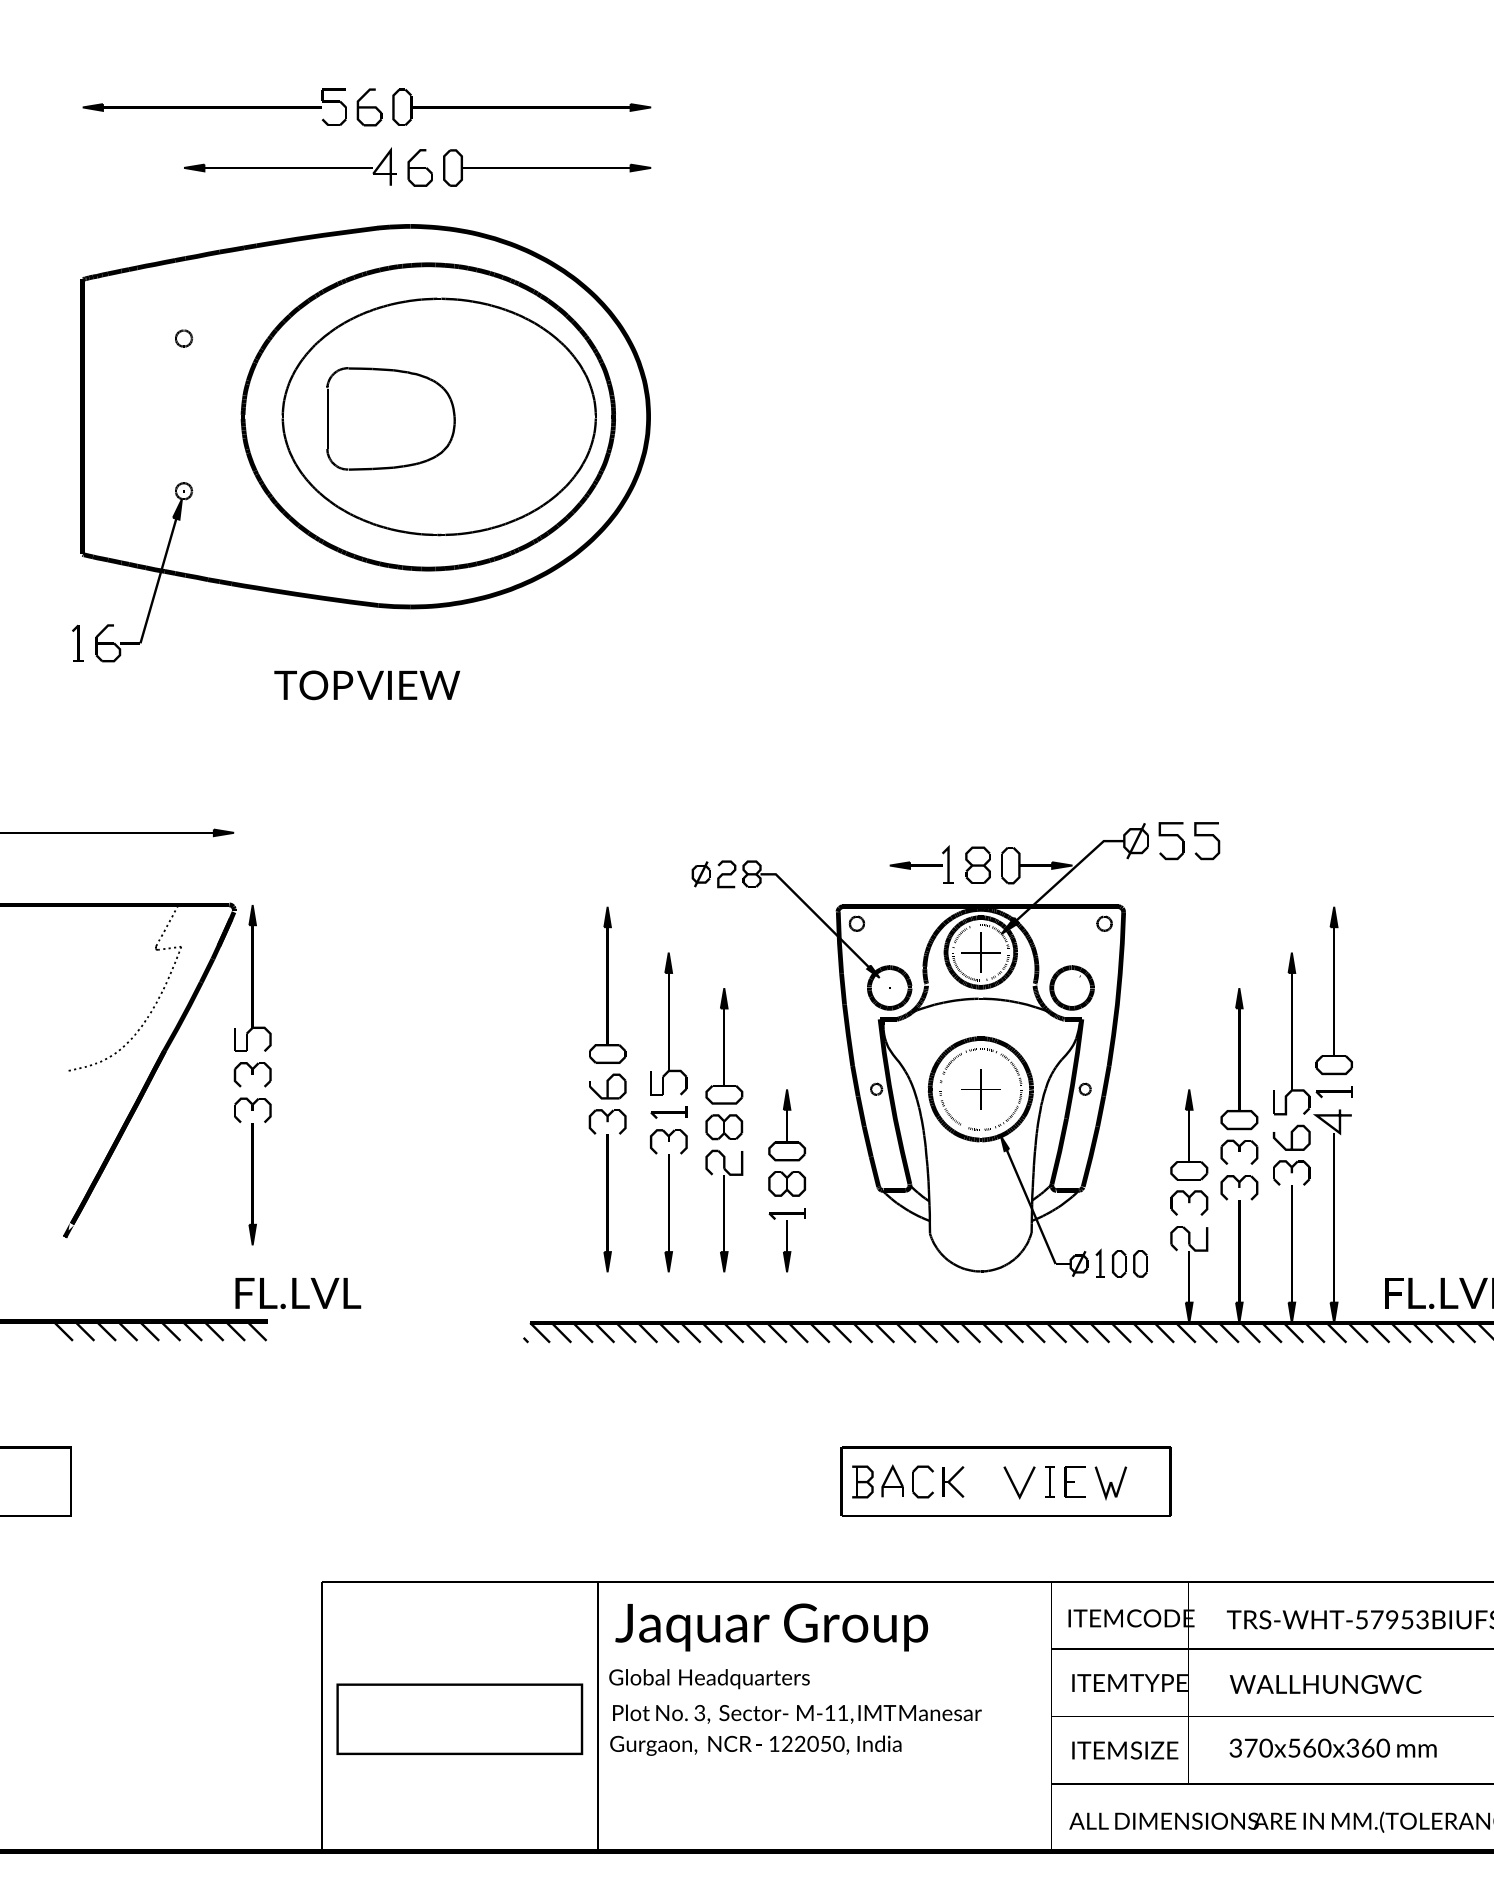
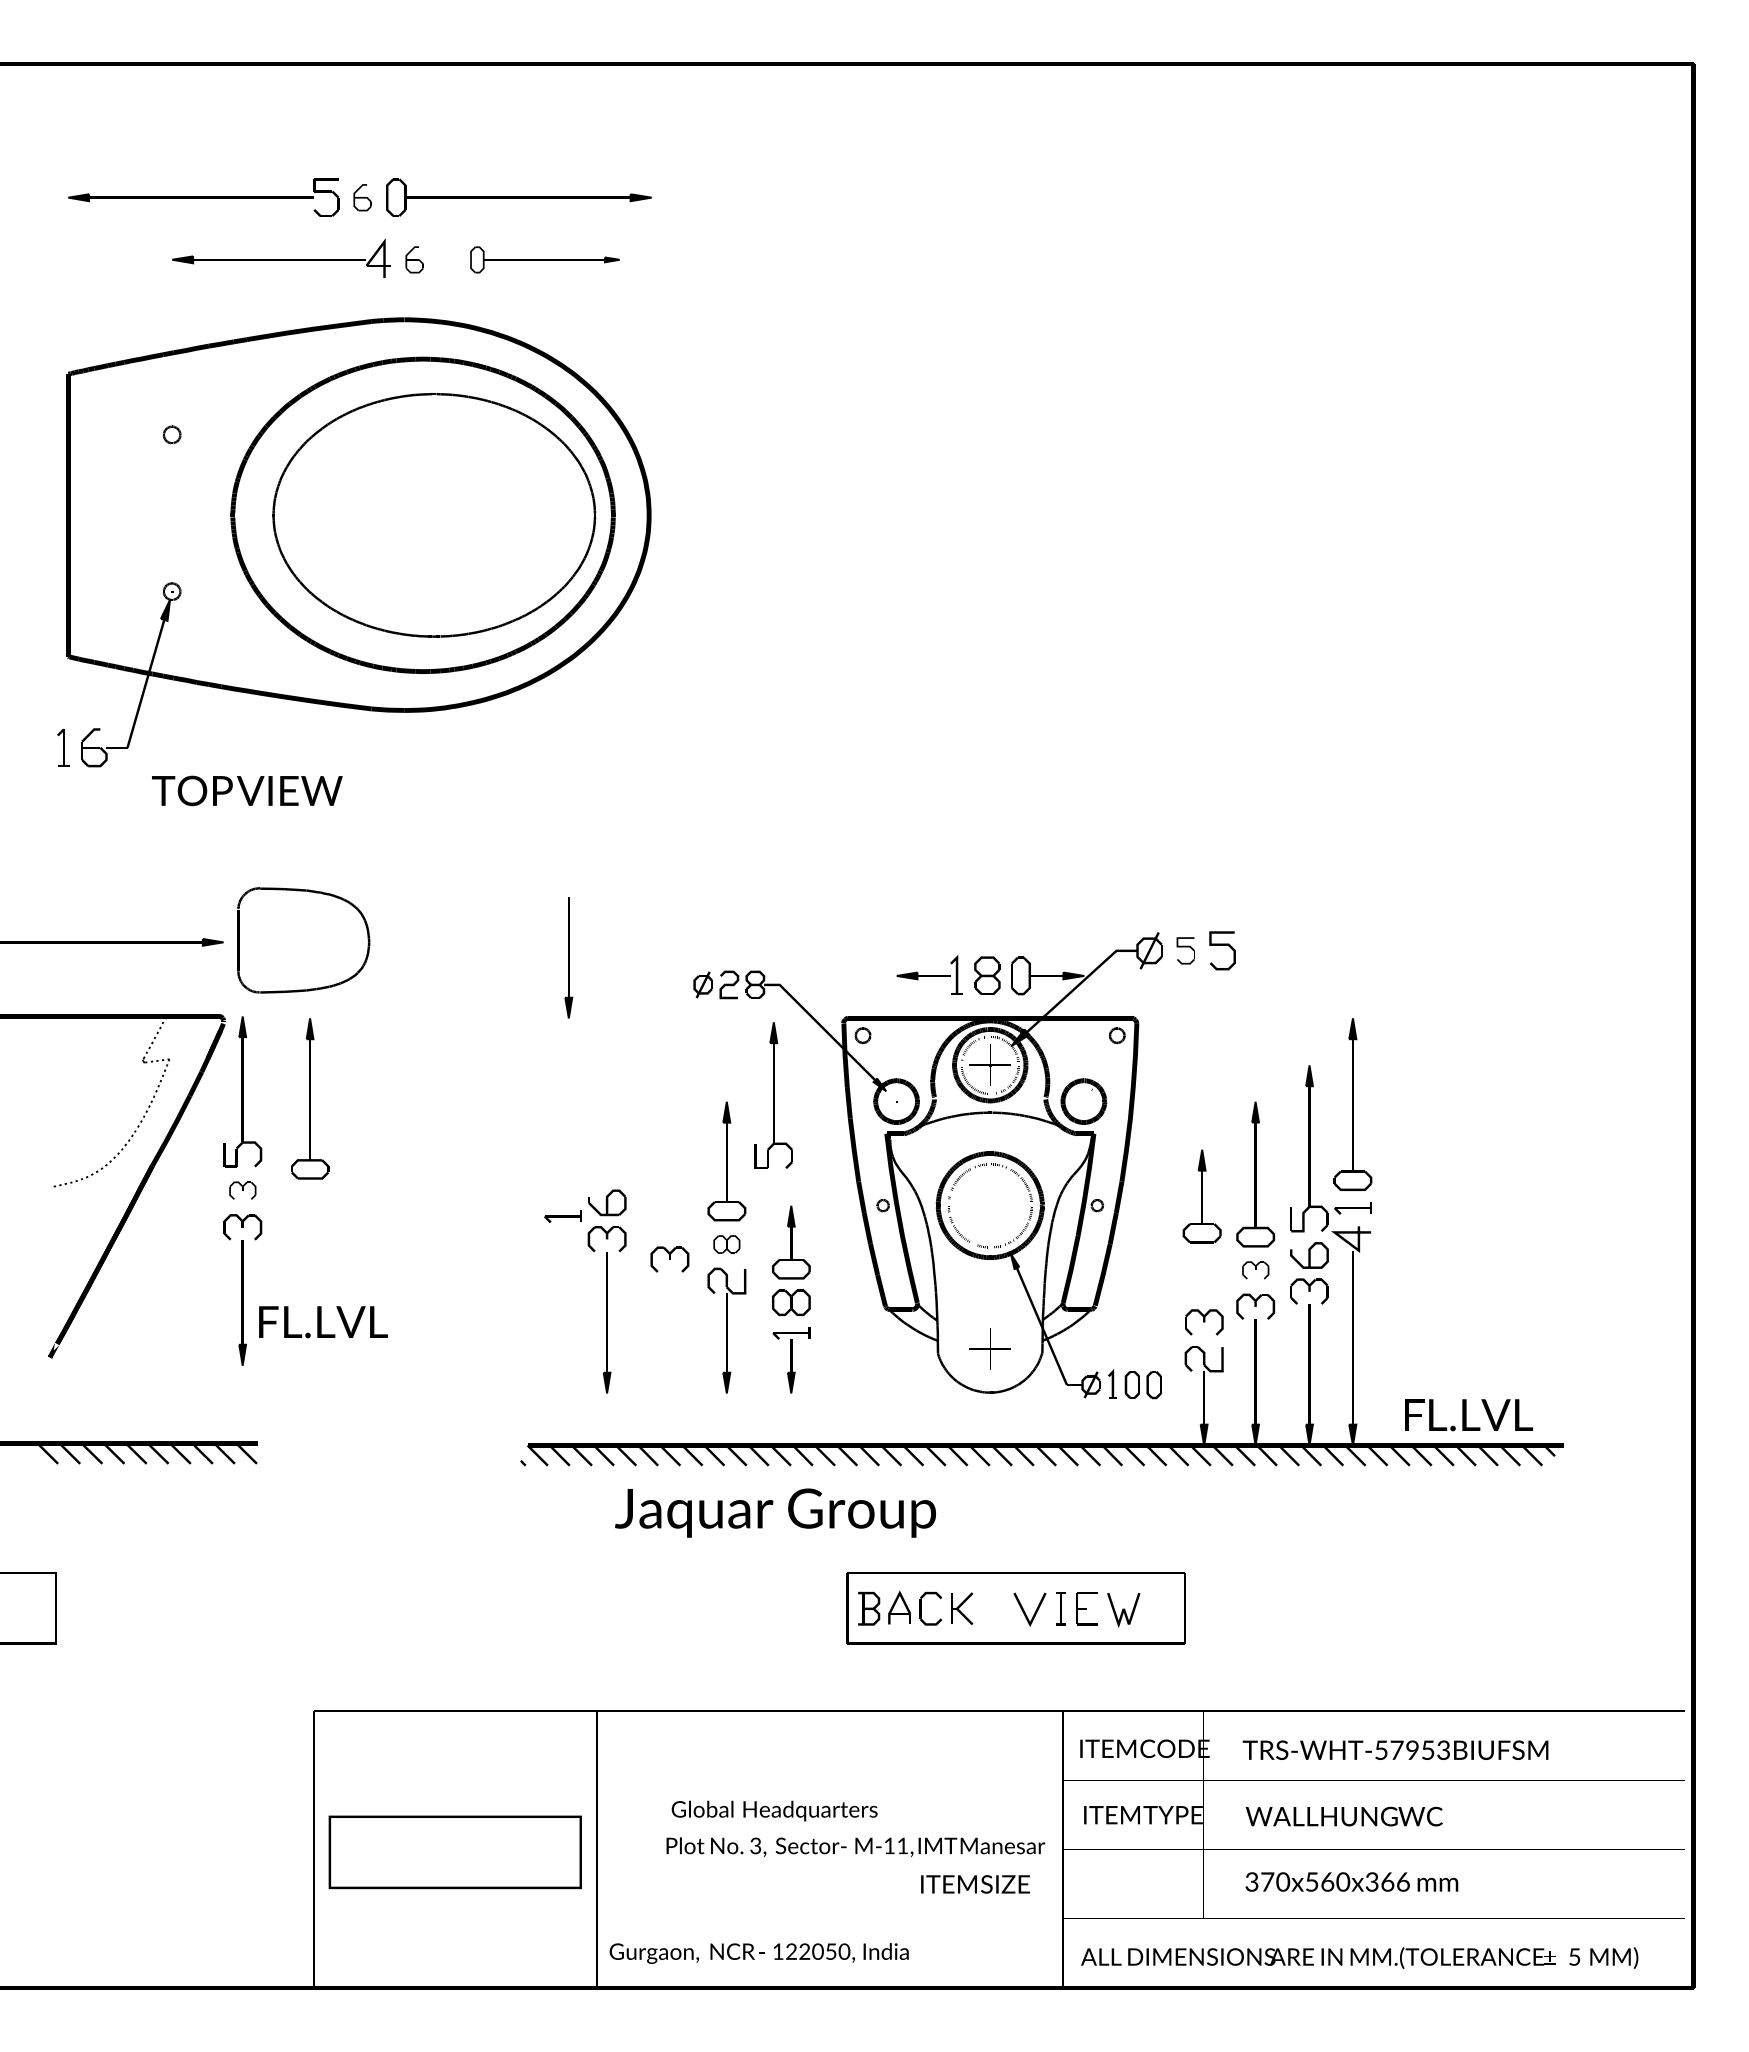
part: (369, 107) -> (362, 197), size x0.7
part: (420, 167) -> (414, 259), size x0.7
part: (546, 167) -> (544, 259), size x0.7
part: (396, 372) -> (309, 892), moved
text: (367, 684) -> (247, 790), moved
part: (1171, 840) -> (1185, 950), size x0.7
part: (608, 984) -> (310, 1098), moved
part: (668, 1023) -> (773, 1095), moved
part: (252, 1074) -> (242, 1190), size x0.7
part: (980, 1089) -> (989, 1348), moved
part: (668, 1112) -> (562, 1216), moved
part: (723, 1127) -> (726, 1244), size x0.7
part: (1188, 1134) -> (1201, 1196), moved
part: (1239, 1152) -> (1255, 1270), size x0.7
part: (668, 1212) -> (568, 957), moved
text: (298, 1293) -> (323, 1322), moved
text: (771, 1626) -> (775, 1512), moved
text: (709, 1678) -> (774, 1810), moved
text: (797, 1713) -> (855, 1846), moved
text: (755, 1745) -> (758, 1953), moved
text: (1383, 1747) -> (1403, 1881), 370x560x360 -> 370x560x366
text: (1125, 1750) -> (975, 1884), moved

